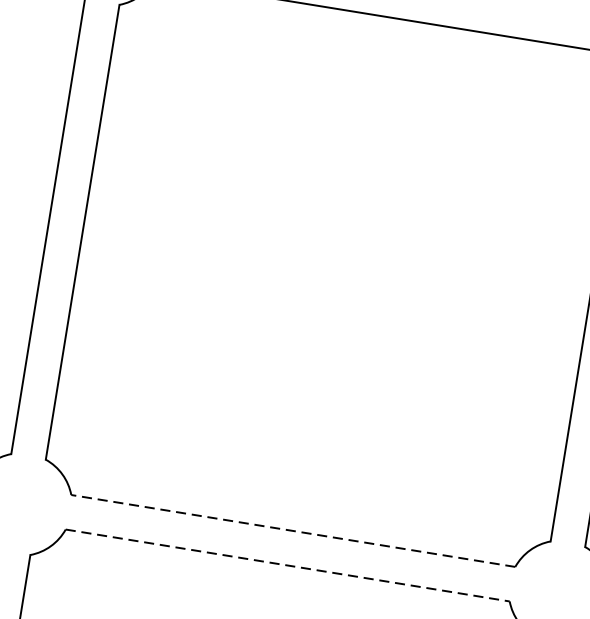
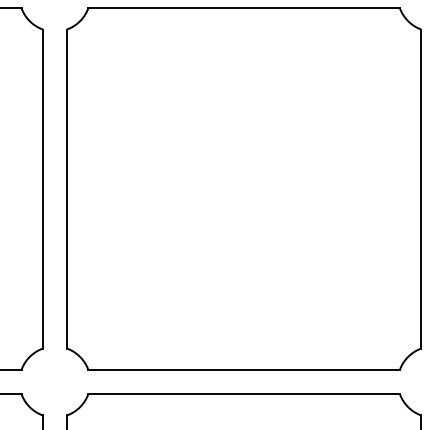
line: (293, 530) -> (244, 369), dashed -> solid
line: (288, 566) -> (244, 394), dashed -> solid

